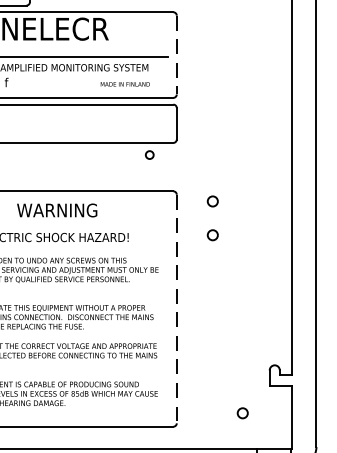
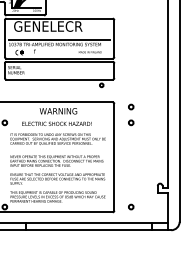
line: (177, 56) -> (114, 39), dashed -> solid
line: (177, 309) -> (114, 157), dashed -> solid
circle: (243, 412) -> (131, 206), moved

